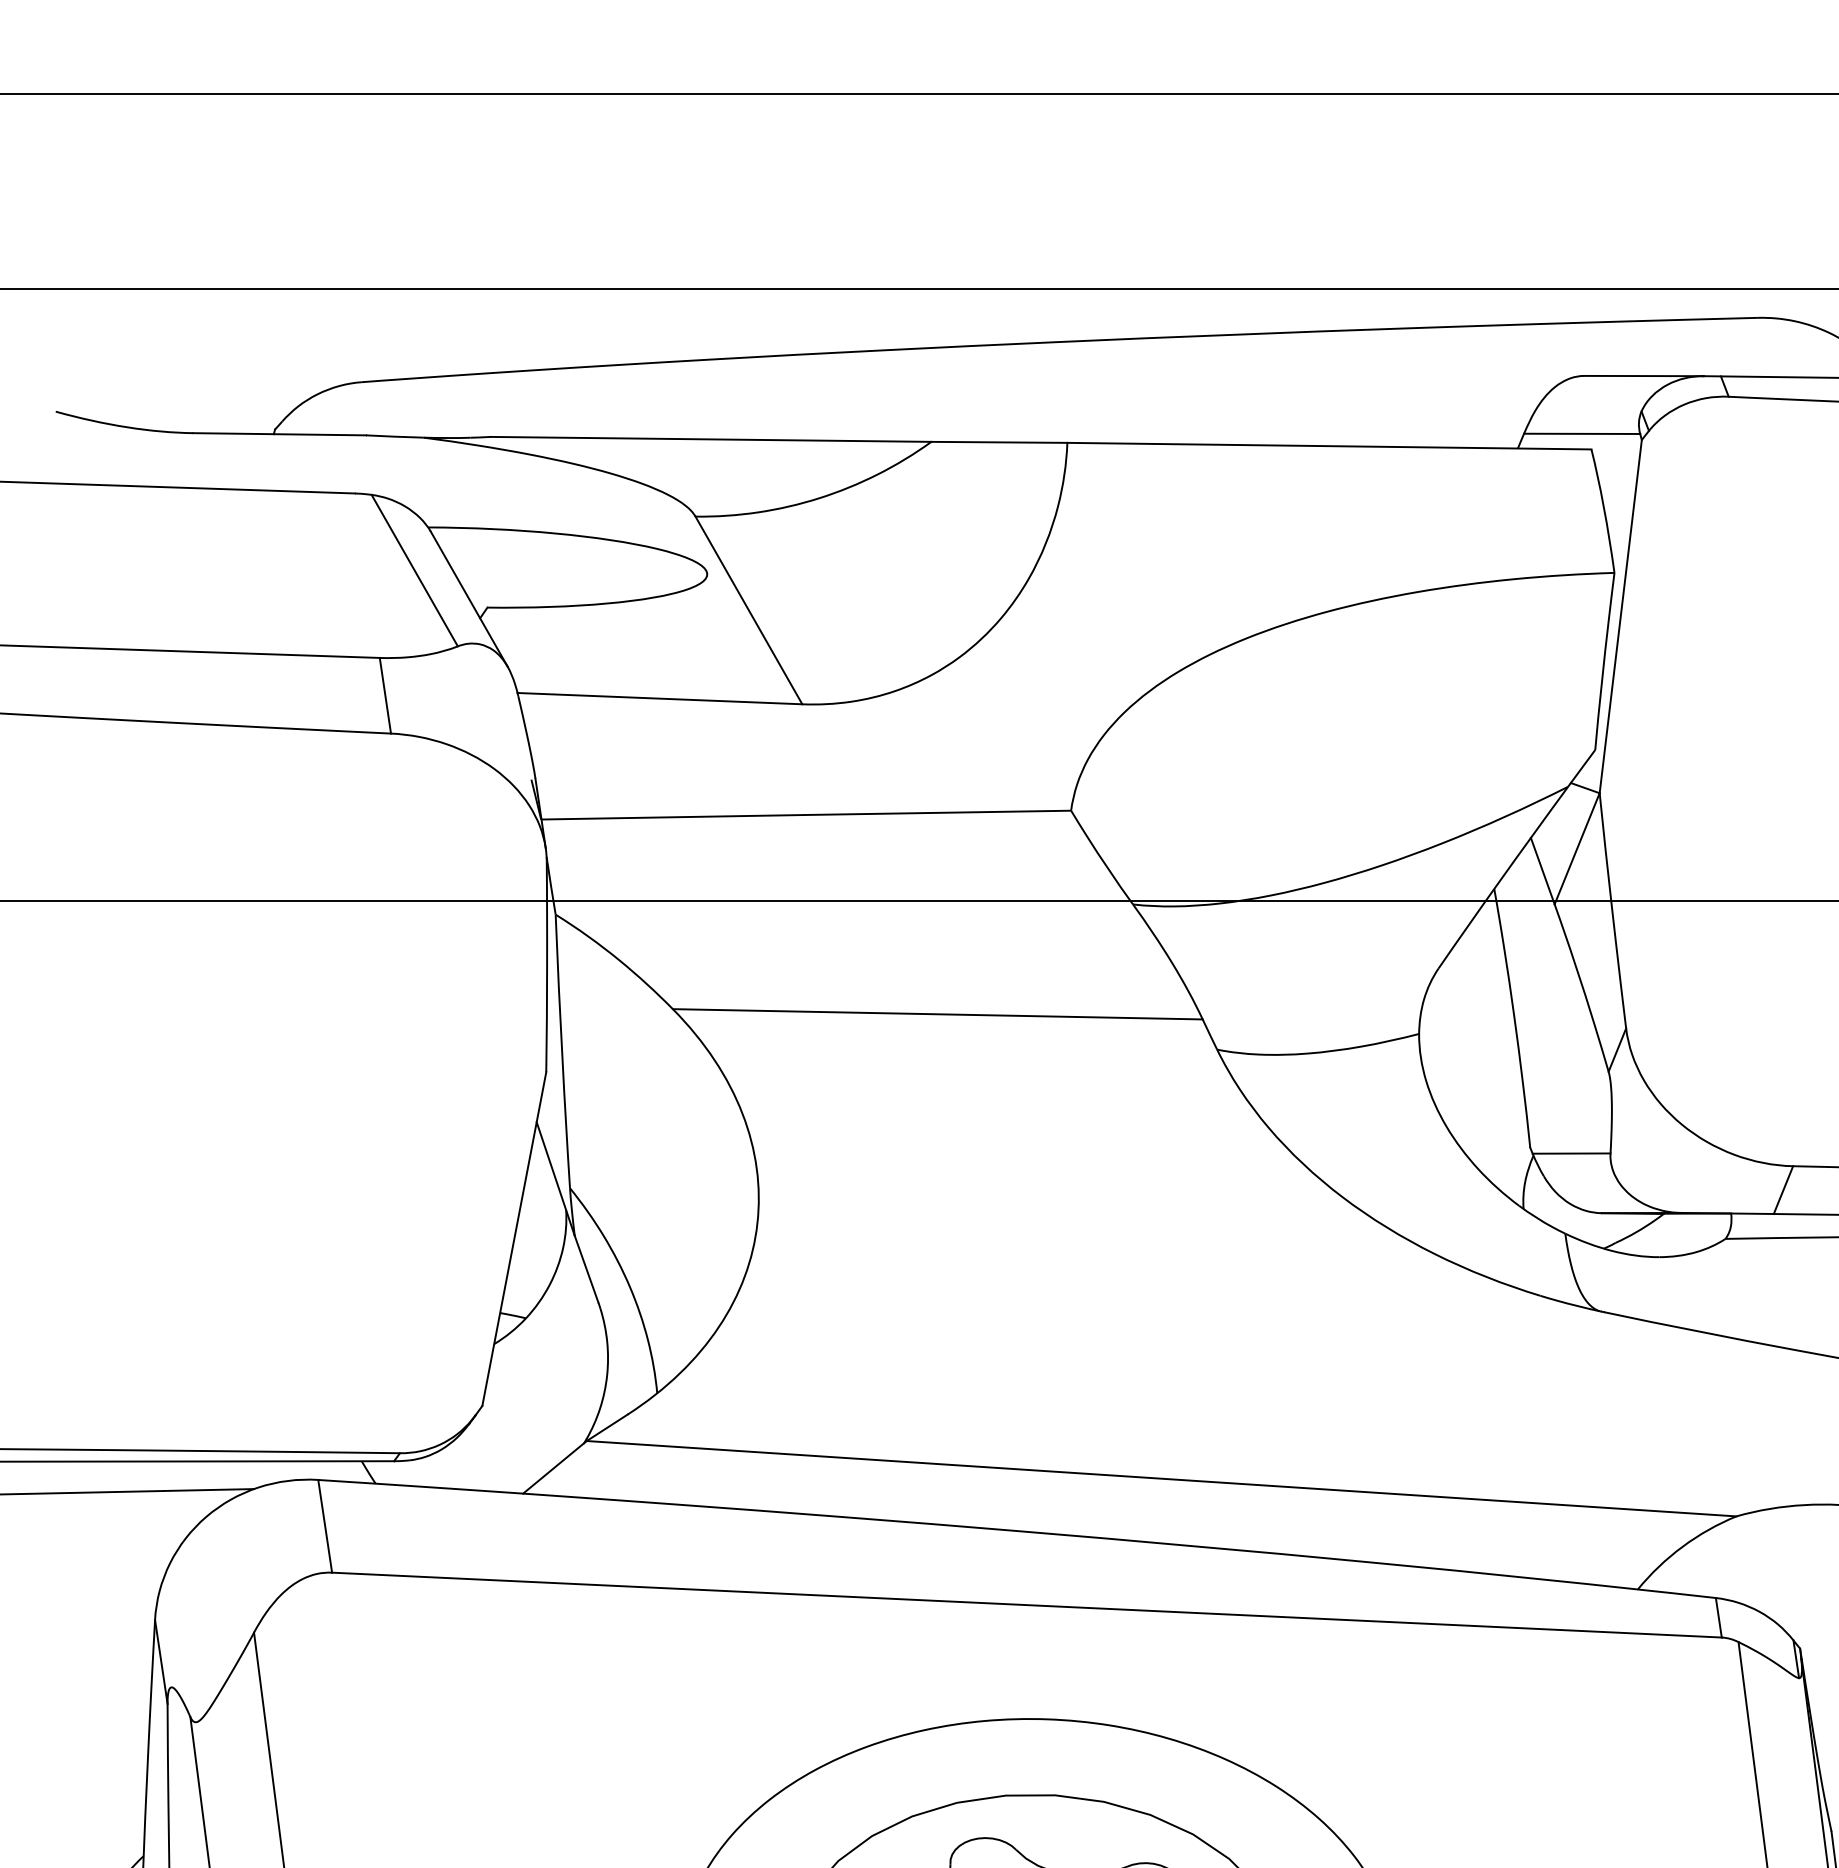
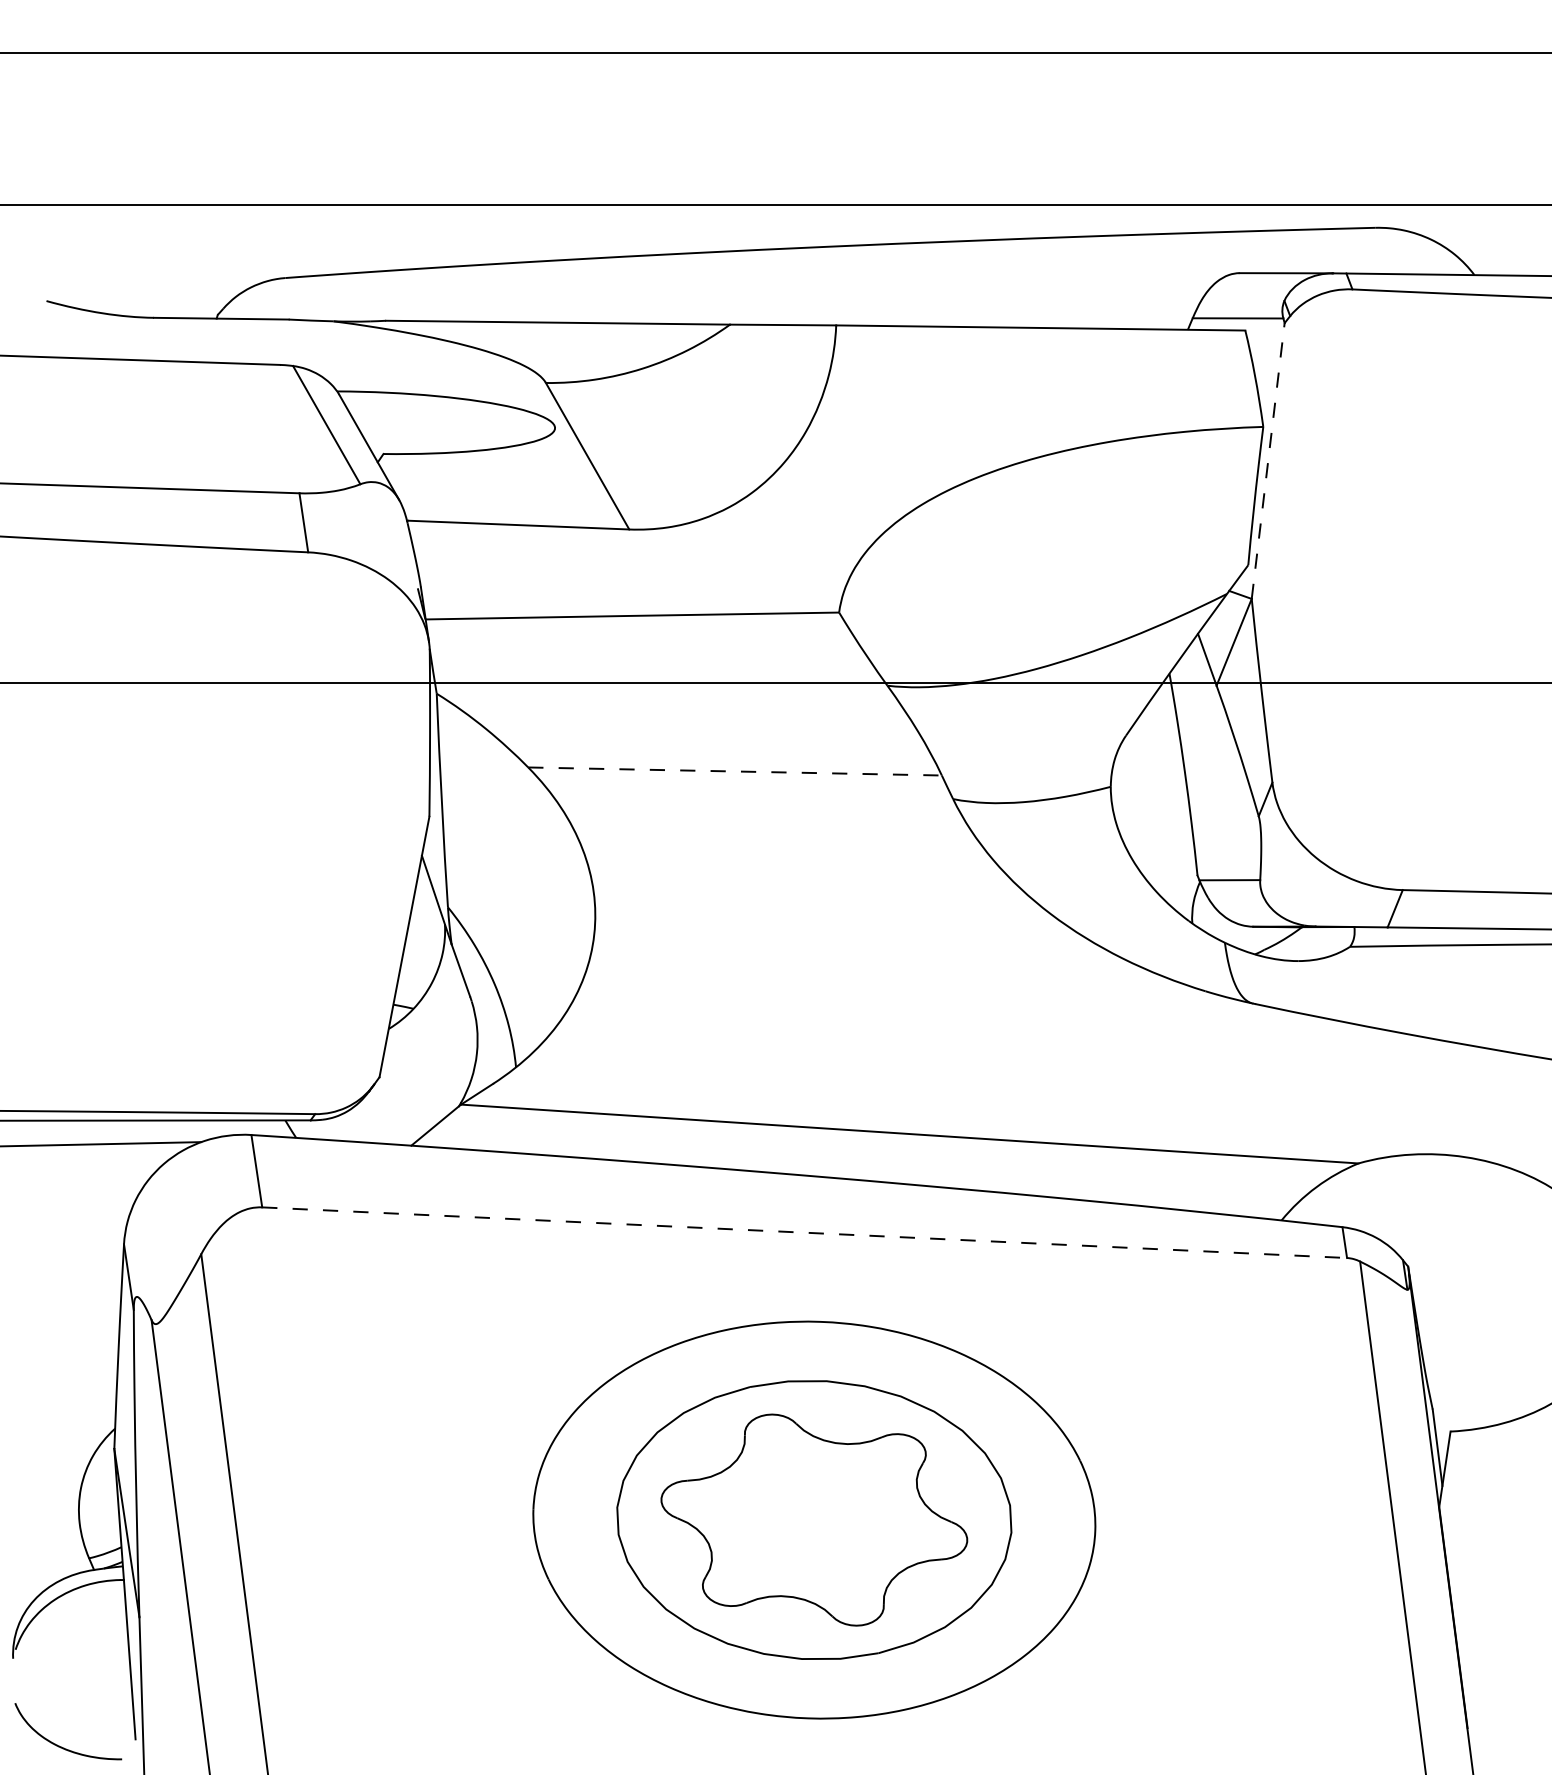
line: (1621, 617) -> (1268, 461), solid -> dashed
line: (938, 1014) -> (735, 771), solid -> dashed
line: (1028, 1604) -> (805, 1232), solid -> dashed

